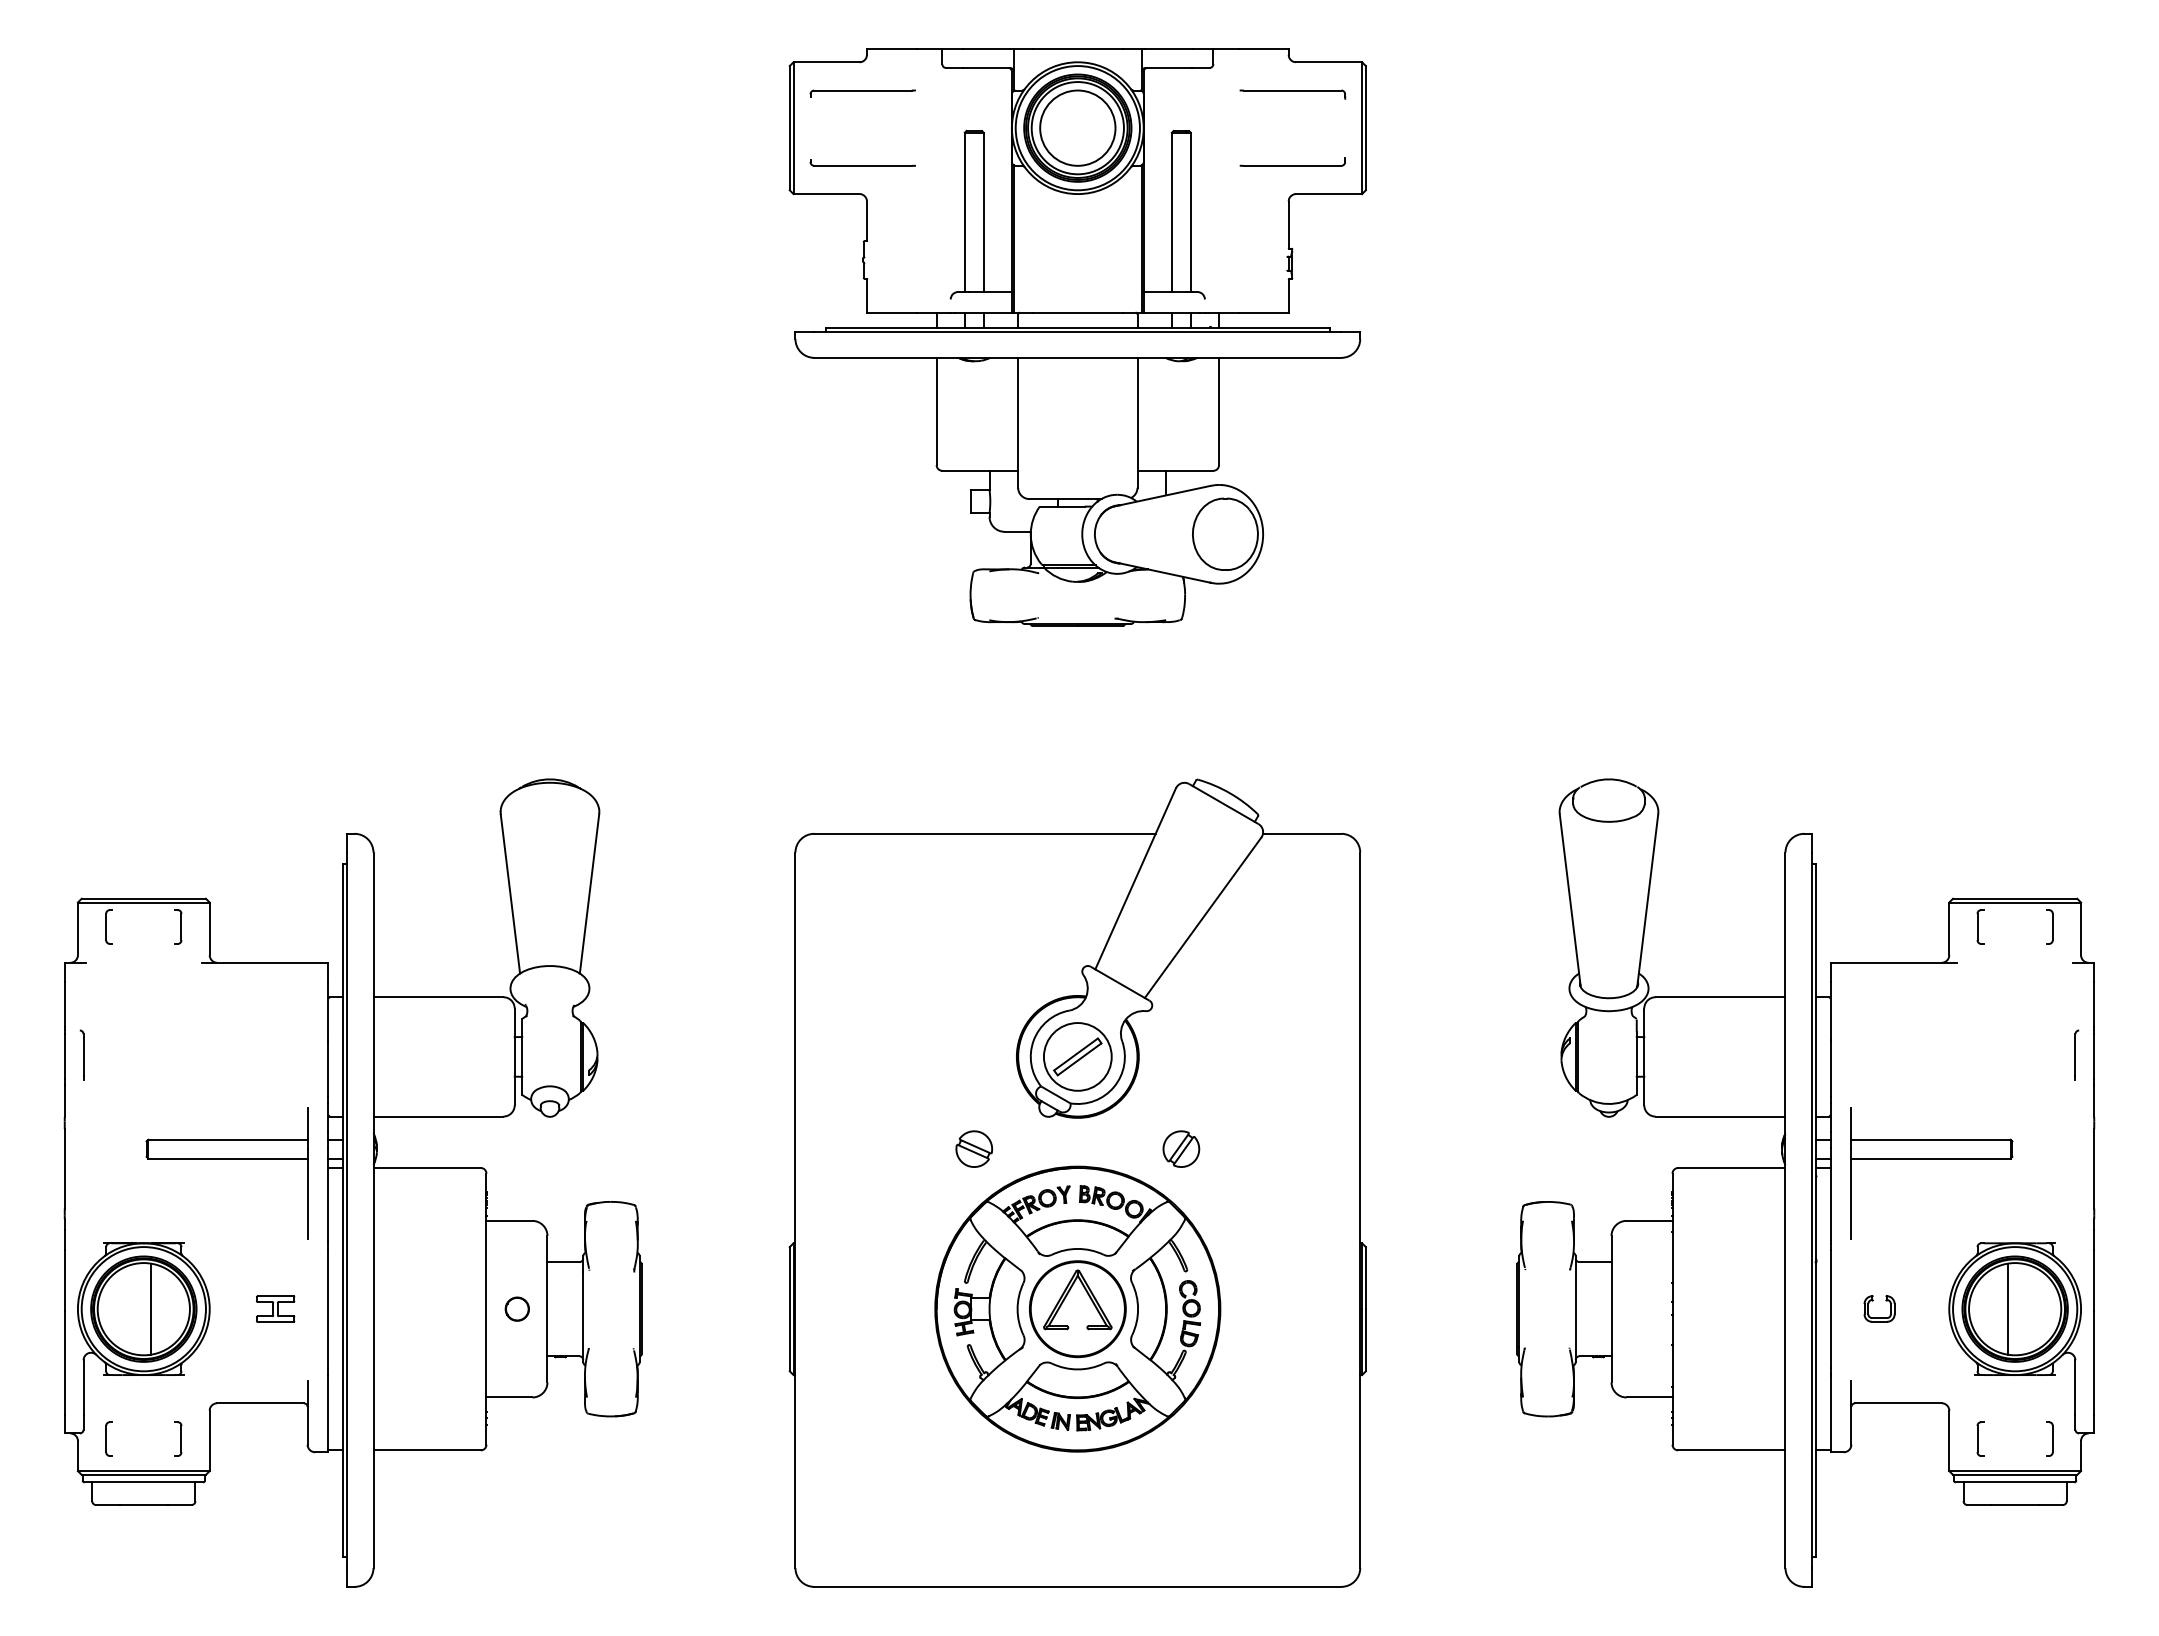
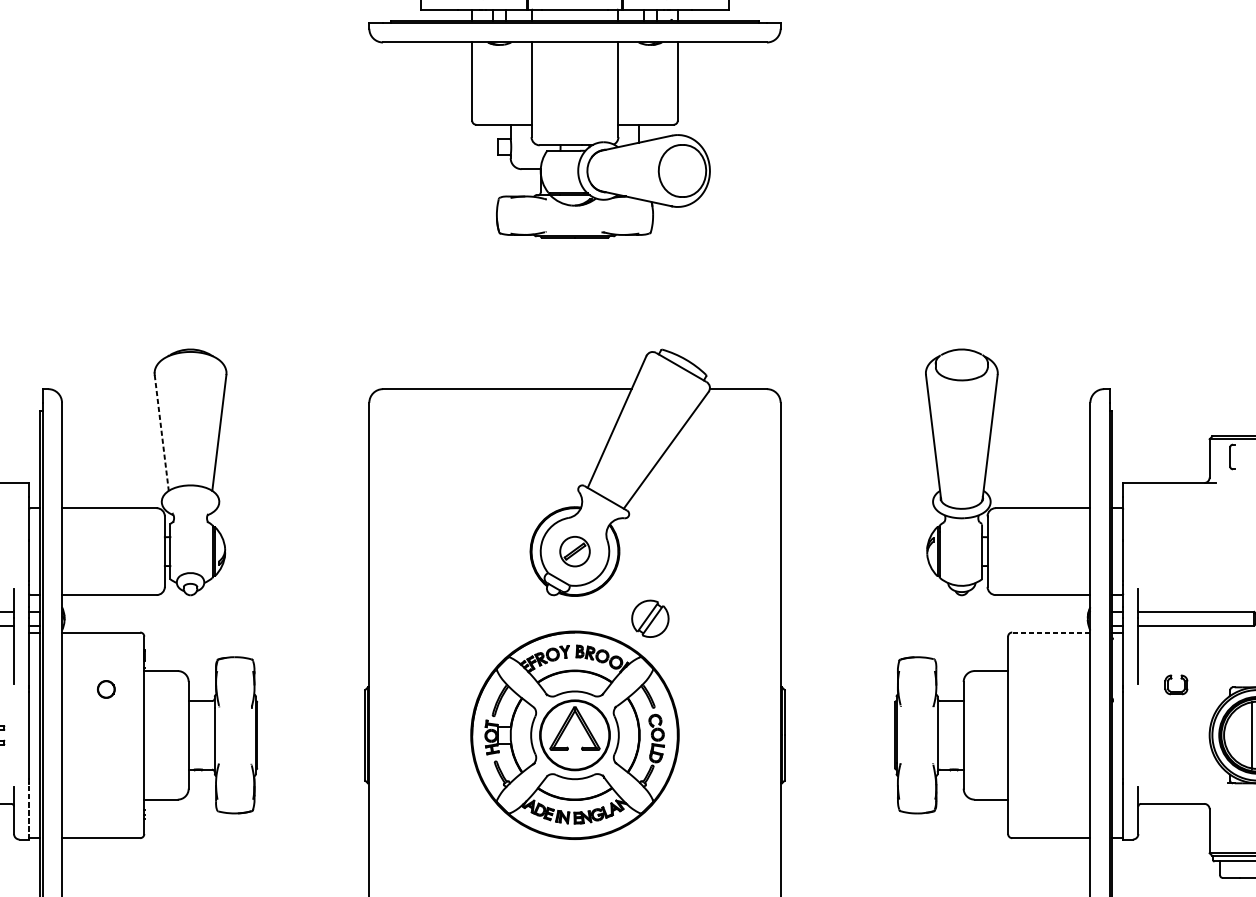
line: (510, 894) -> (161, 433), solid -> dashed
part: (1077, 1056) -> (574, 551), size x0.6
part: (974, 1148) -> (499, 618), removed
part: (1181, 1148) -> (650, 618), size x1.4
line: (1731, 1167) -> (1051, 632), solid -> dashed
part: (516, 1308) -> (105, 688), moved
part: (1879, 1317) -> (1176, 691), moved
line: (328, 1413) -> (29, 811), solid -> dashed
part: (1980, 1438) -> (1232, 829), removed

